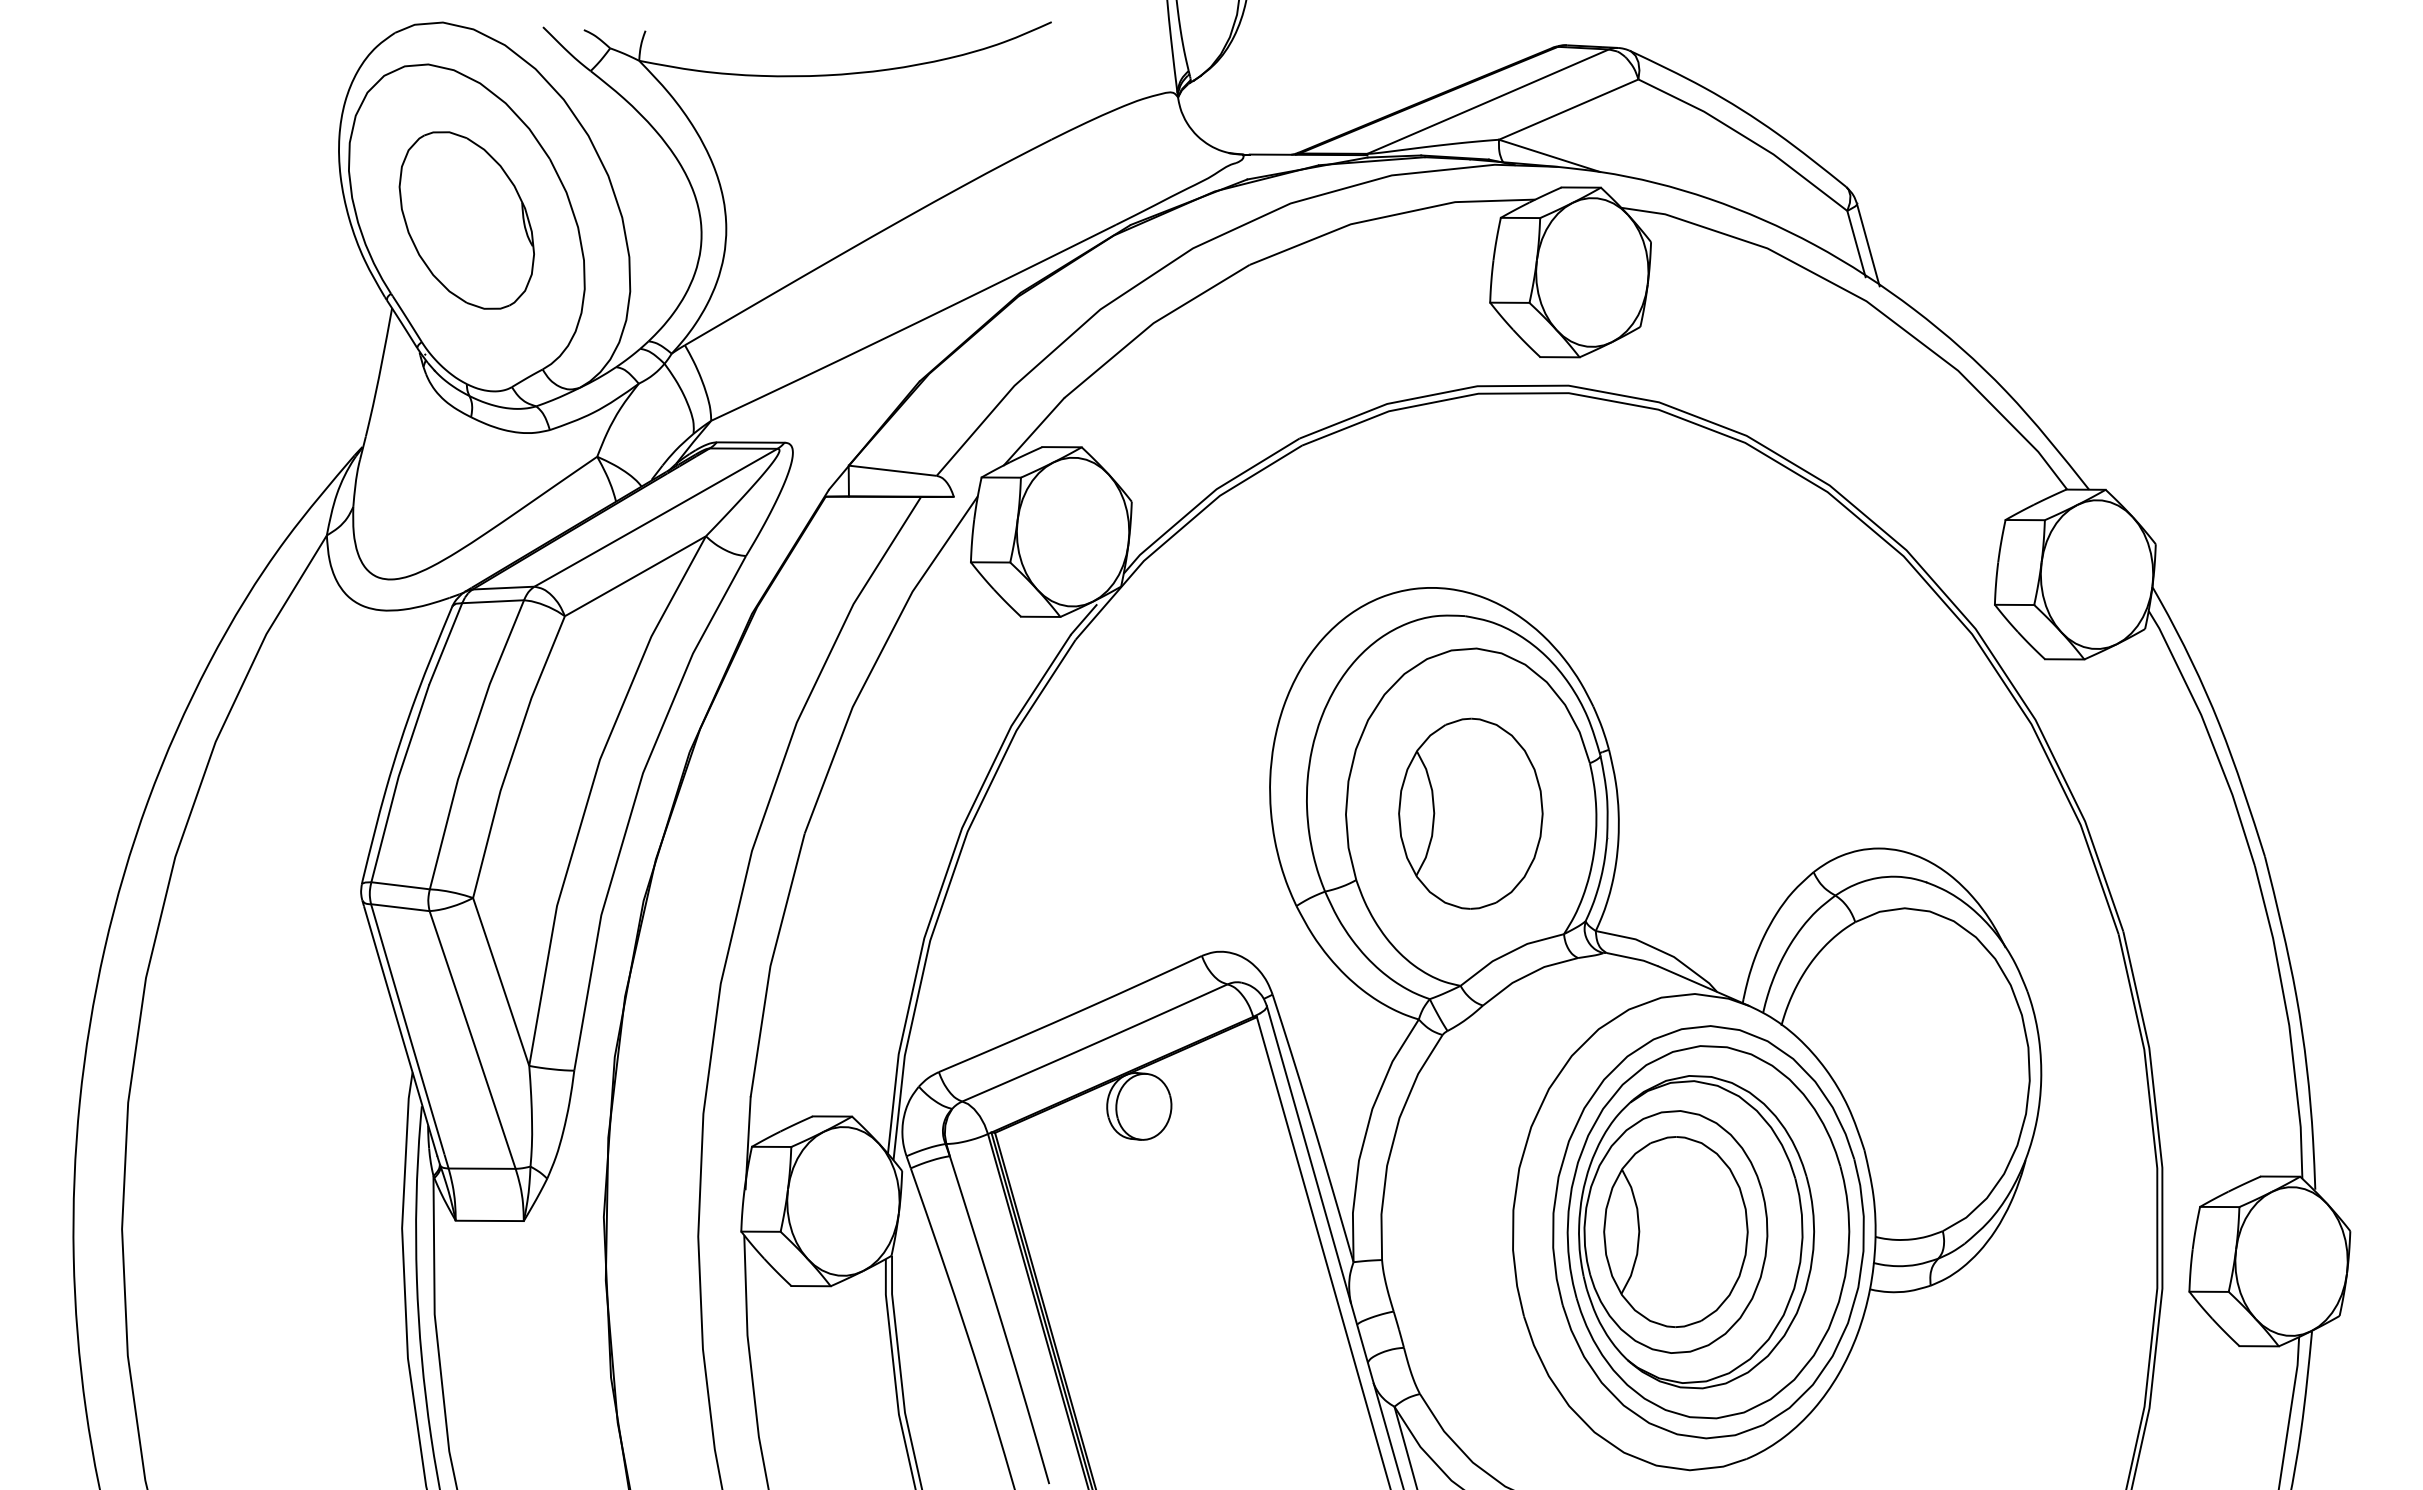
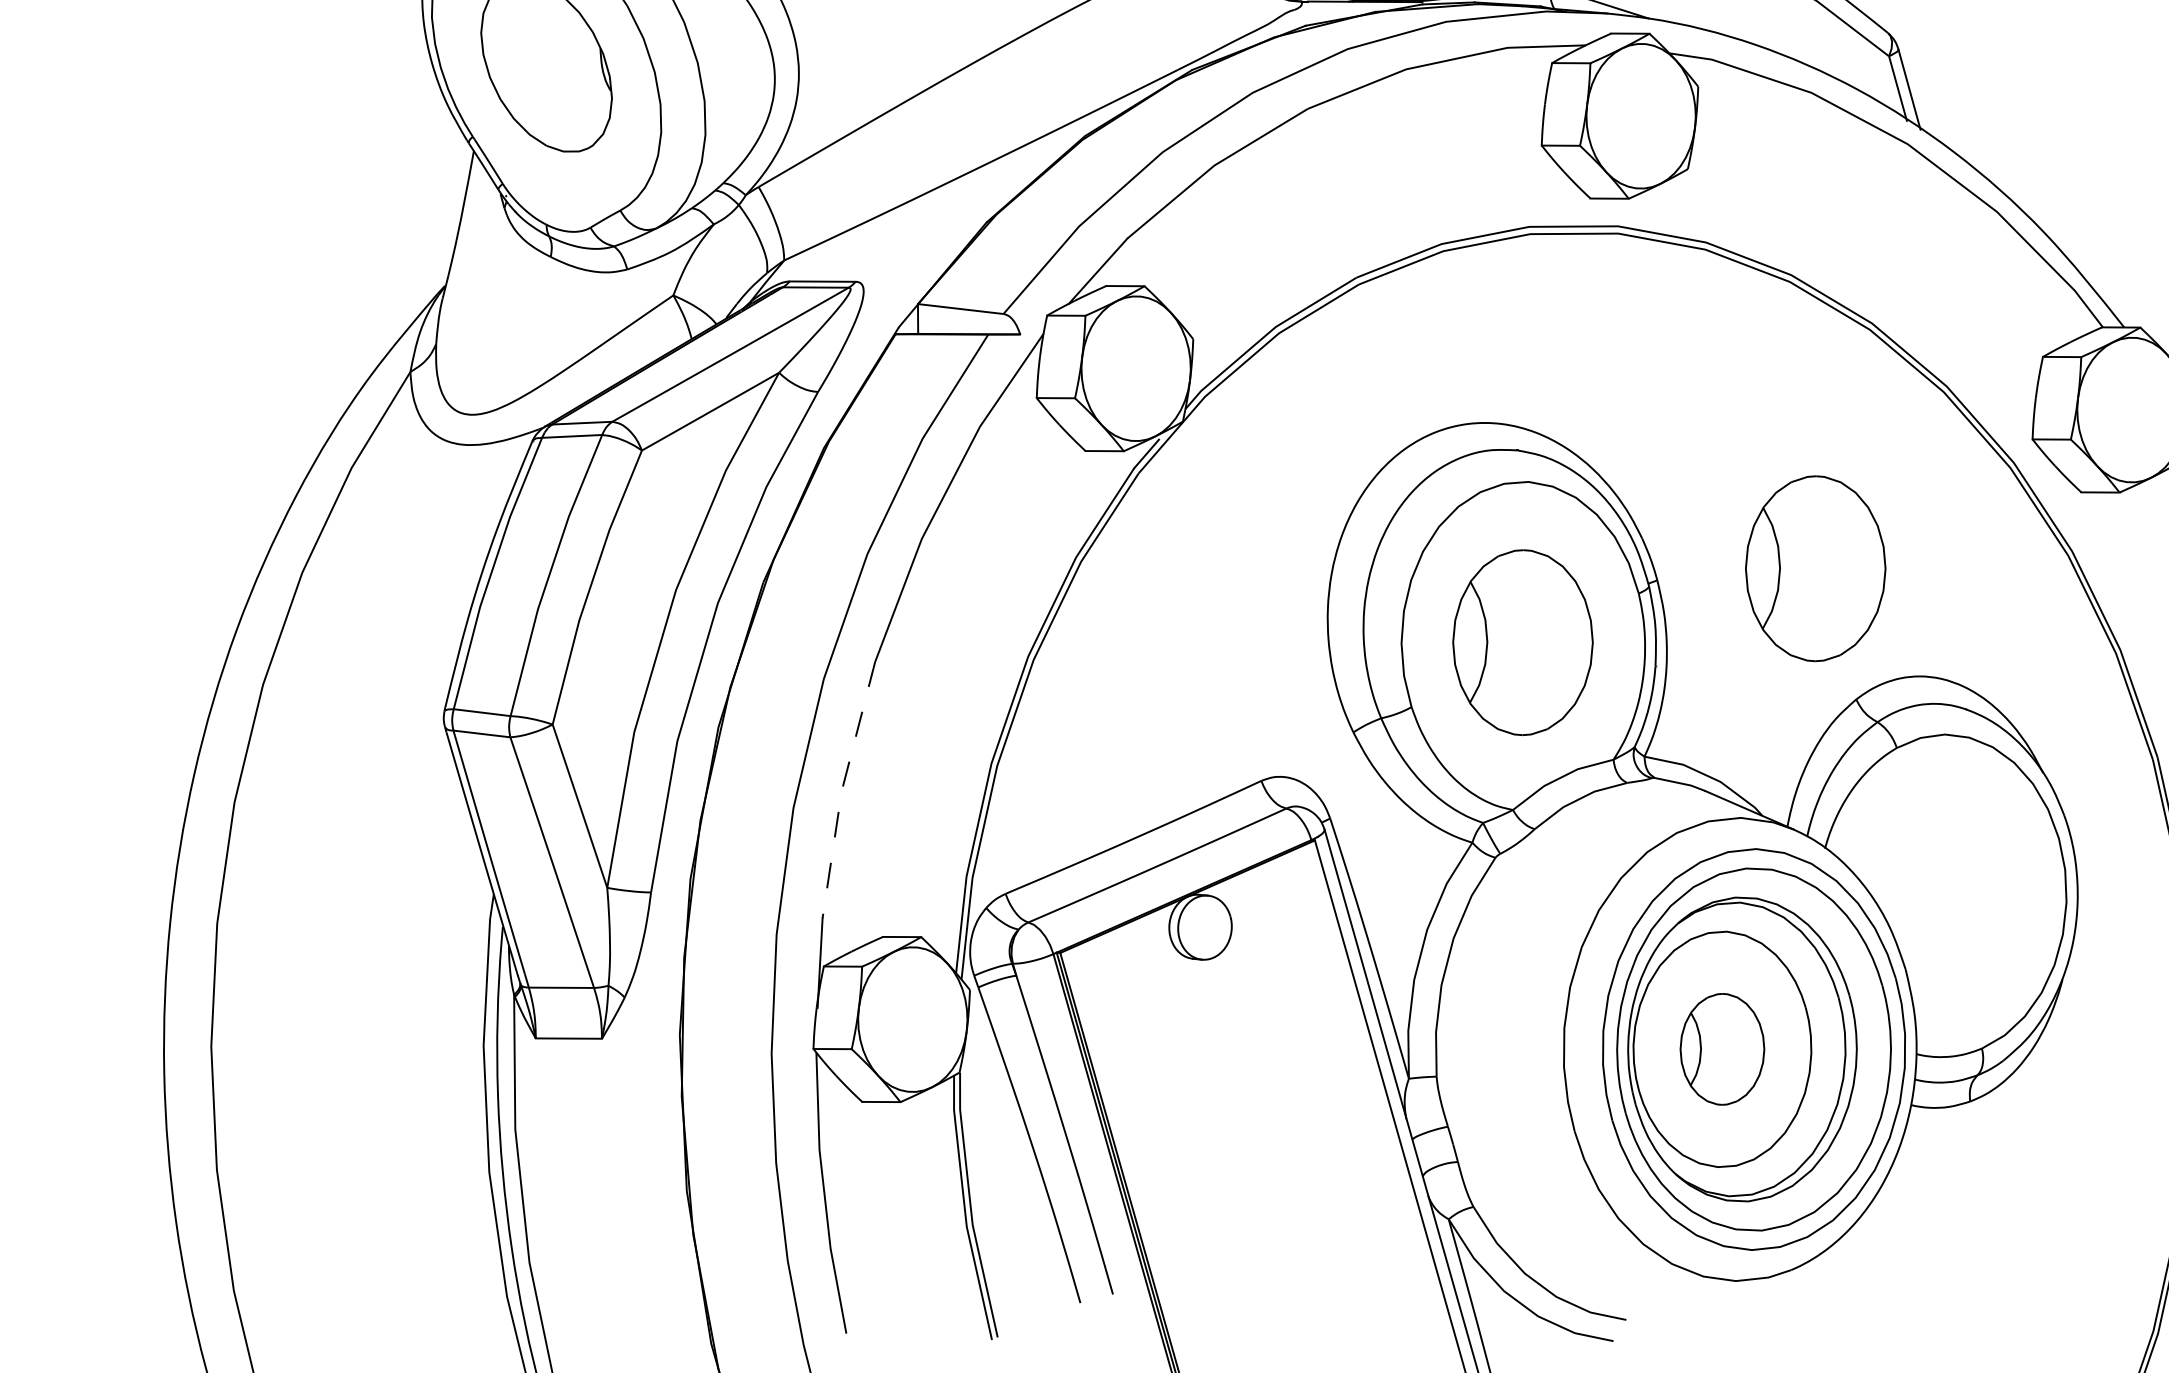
part: (1771, 737) -> (1815, 568), added
line: (770, 965) -> (841, 790), solid -> dashed
part: (1675, 1231) -> (1722, 1048), size x0.6

